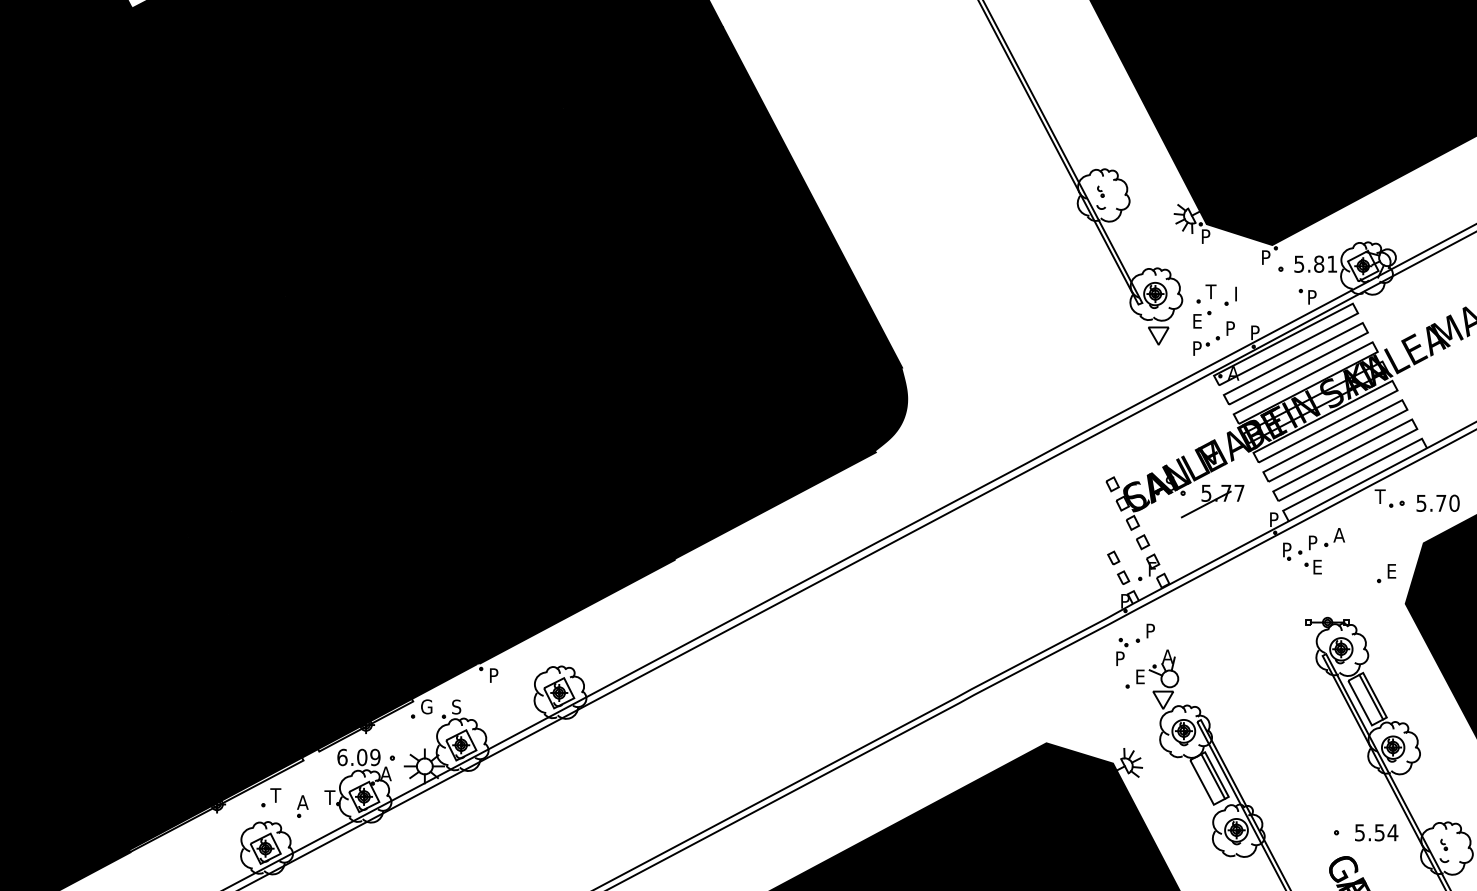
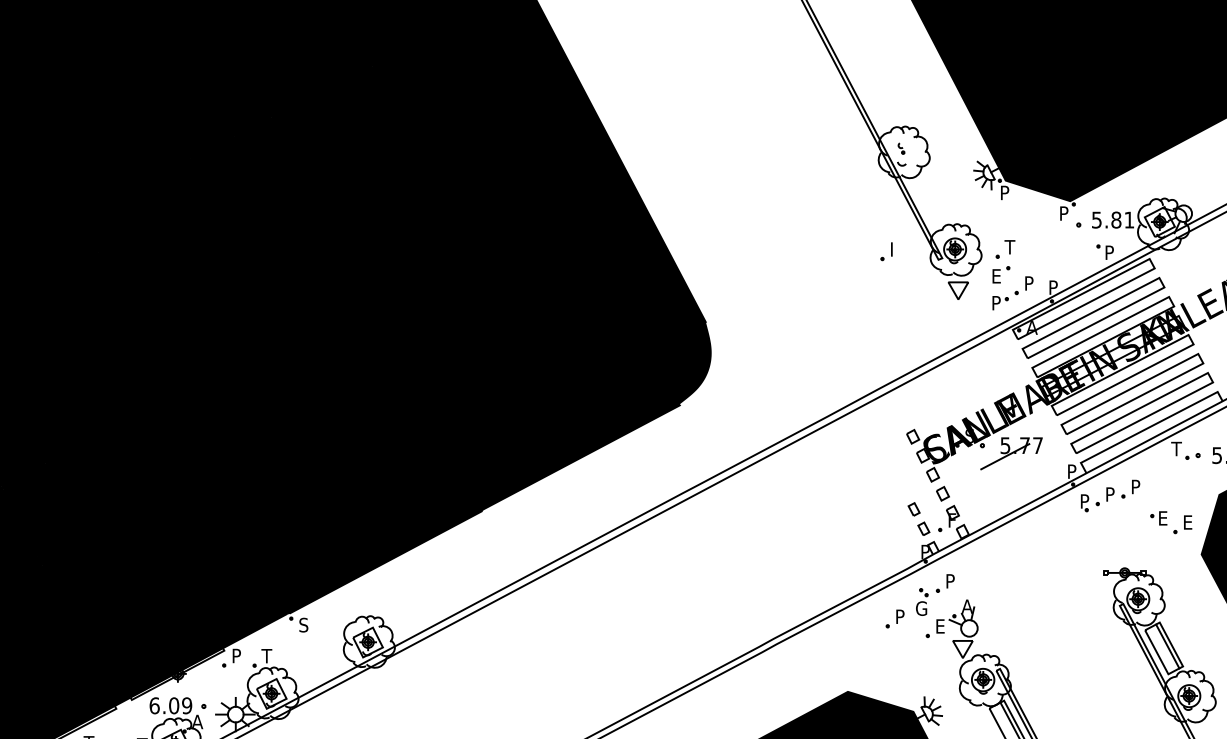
part: (1230, 295) -> (886, 250), moved
text: (1339, 535) -> (1136, 487), A -> P
part: (1312, 567) -> (1158, 518), moved
text: (1120, 658) -> (920, 608), P -> G
part: (1093, 668) -> (894, 618), added
text: (493, 675) -> (303, 625), P -> S
text: (426, 706) -> (237, 655), G -> P
text: (455, 706) -> (265, 655), S -> T

